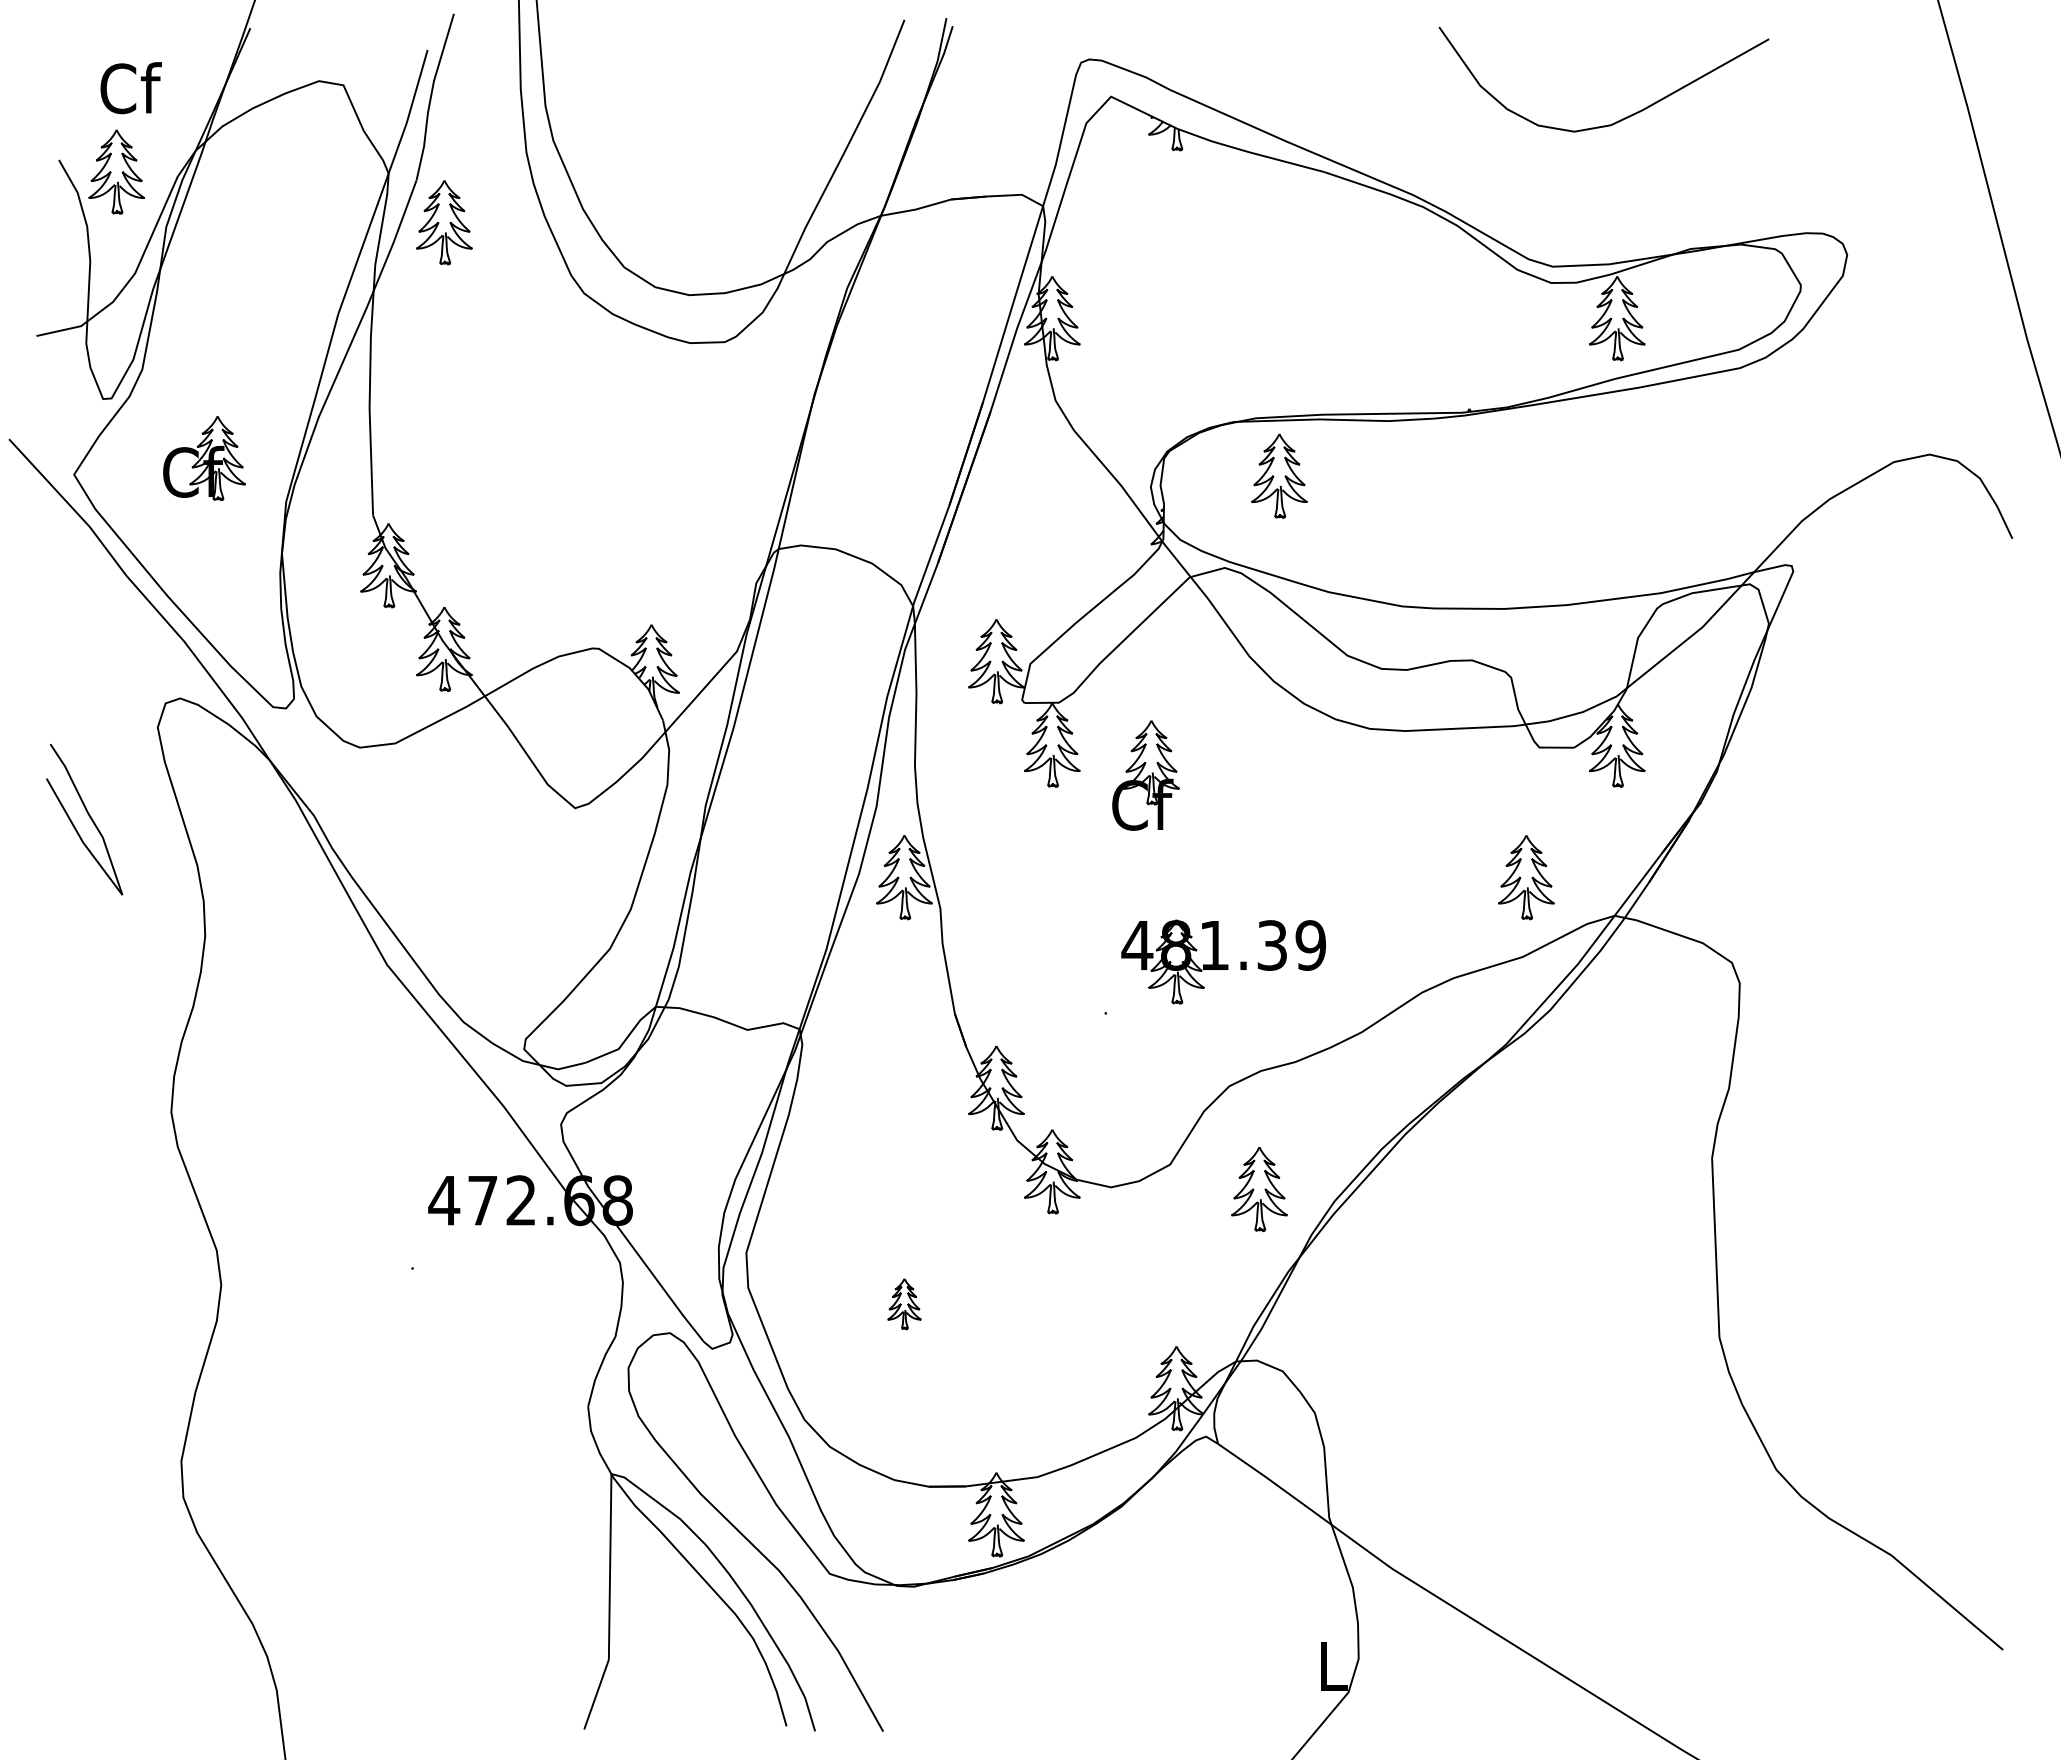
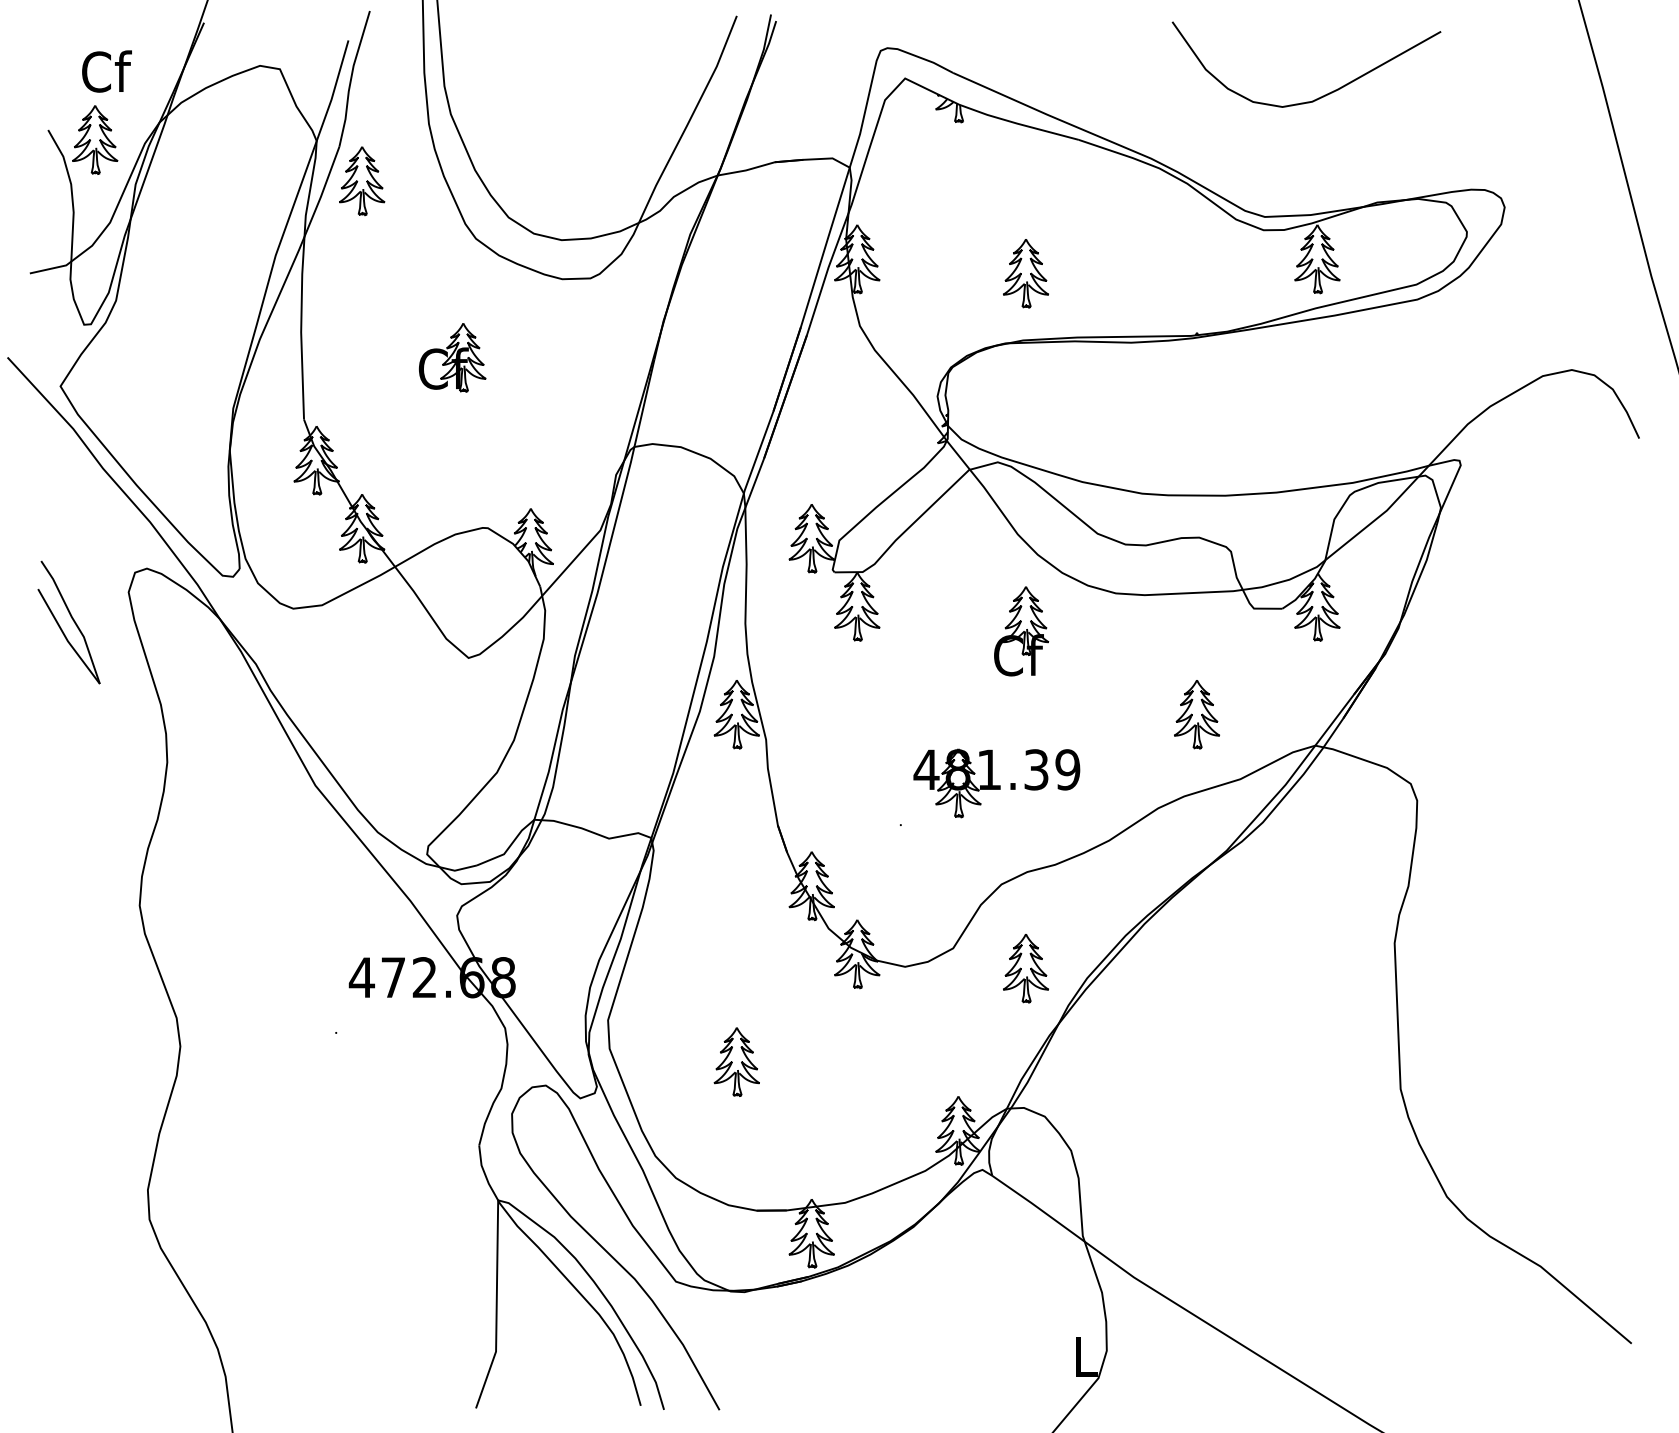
part: (204, 458) -> (452, 357), moved
part: (1279, 475) -> (1026, 273), moved
part: (1145, 775) -> (1021, 631), moved
part: (84, 819) -> (68, 622), moved
part: (1526, 877) -> (1197, 714), moved
part: (904, 1303) -> (736, 1061), size x1.67

